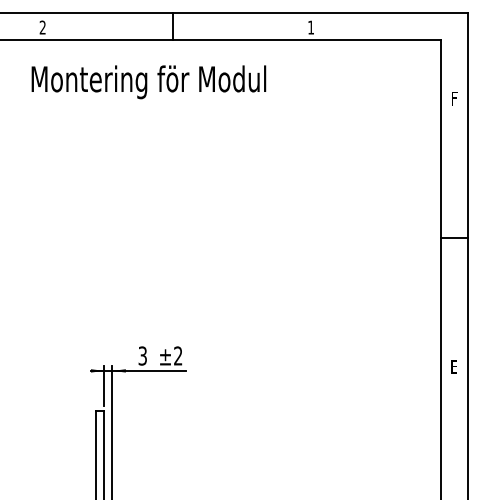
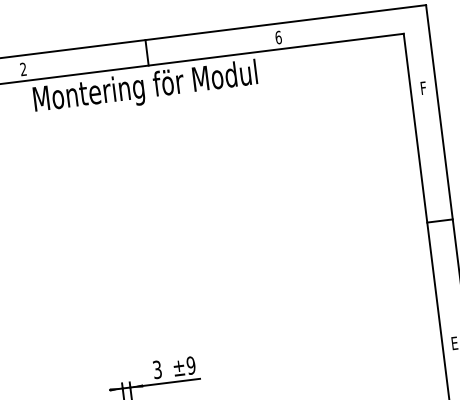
text: (311, 27) -> (278, 37), 1 -> 6
text: (148, 82) -> (145, 88), moved
text: (178, 355) -> (191, 365), ±2 -> ±9

